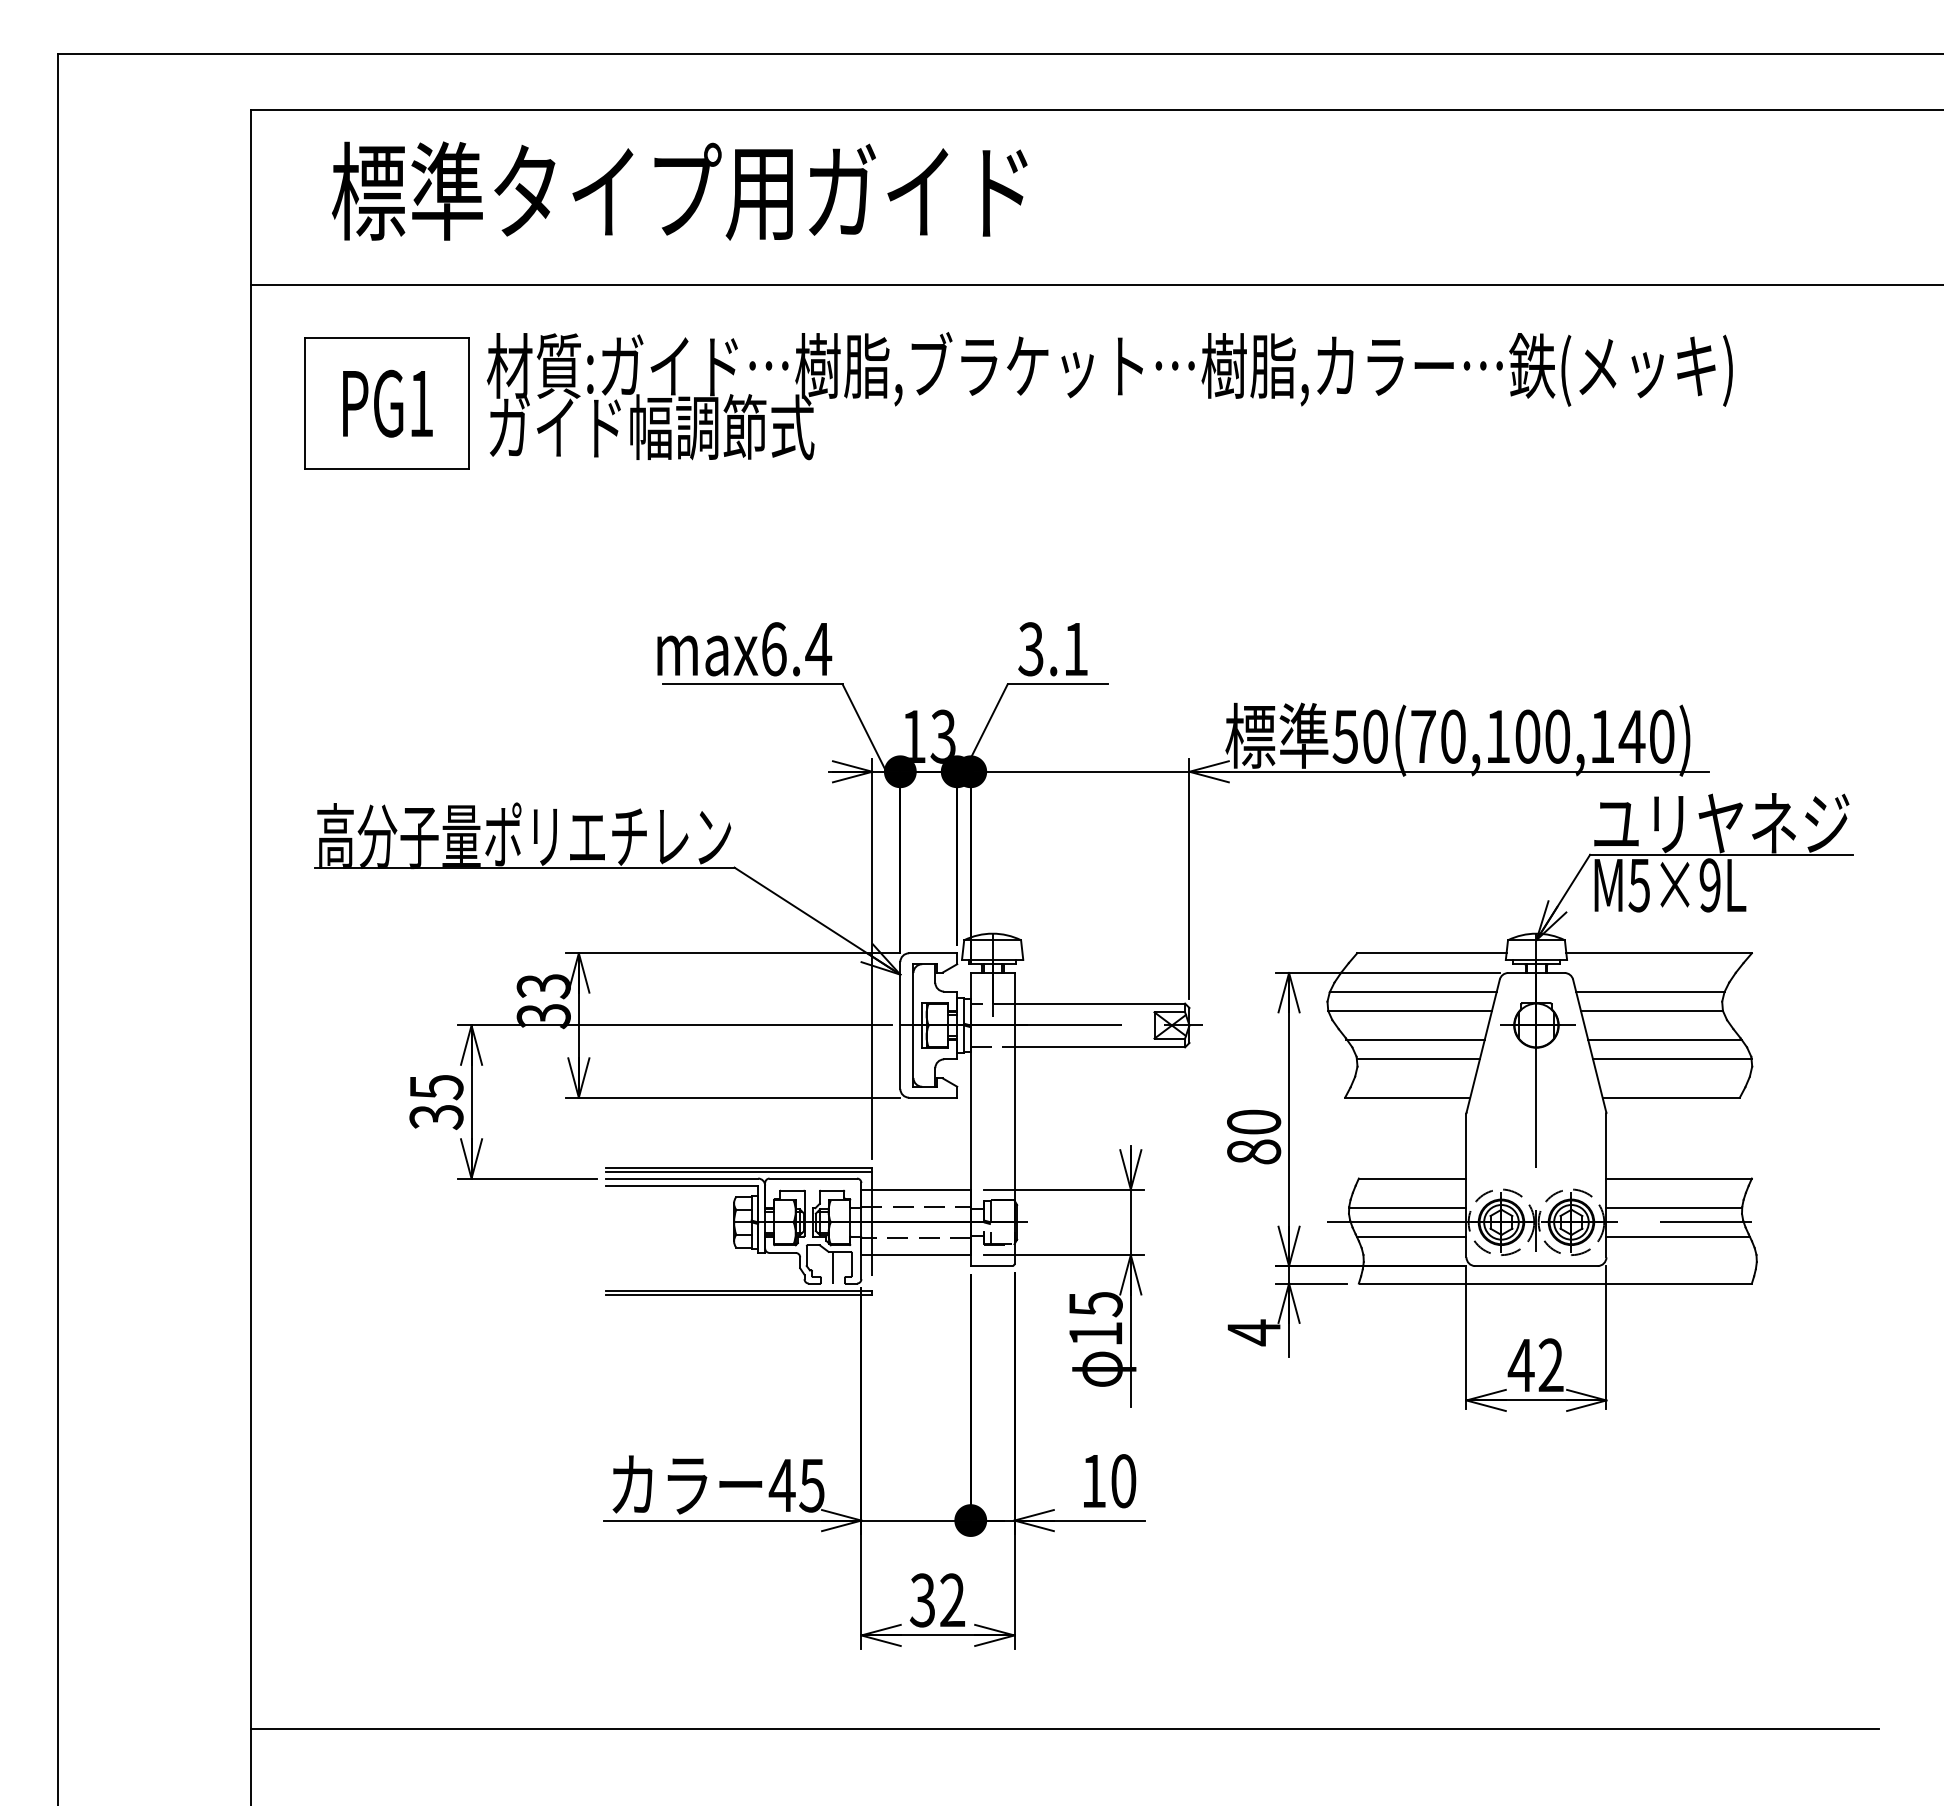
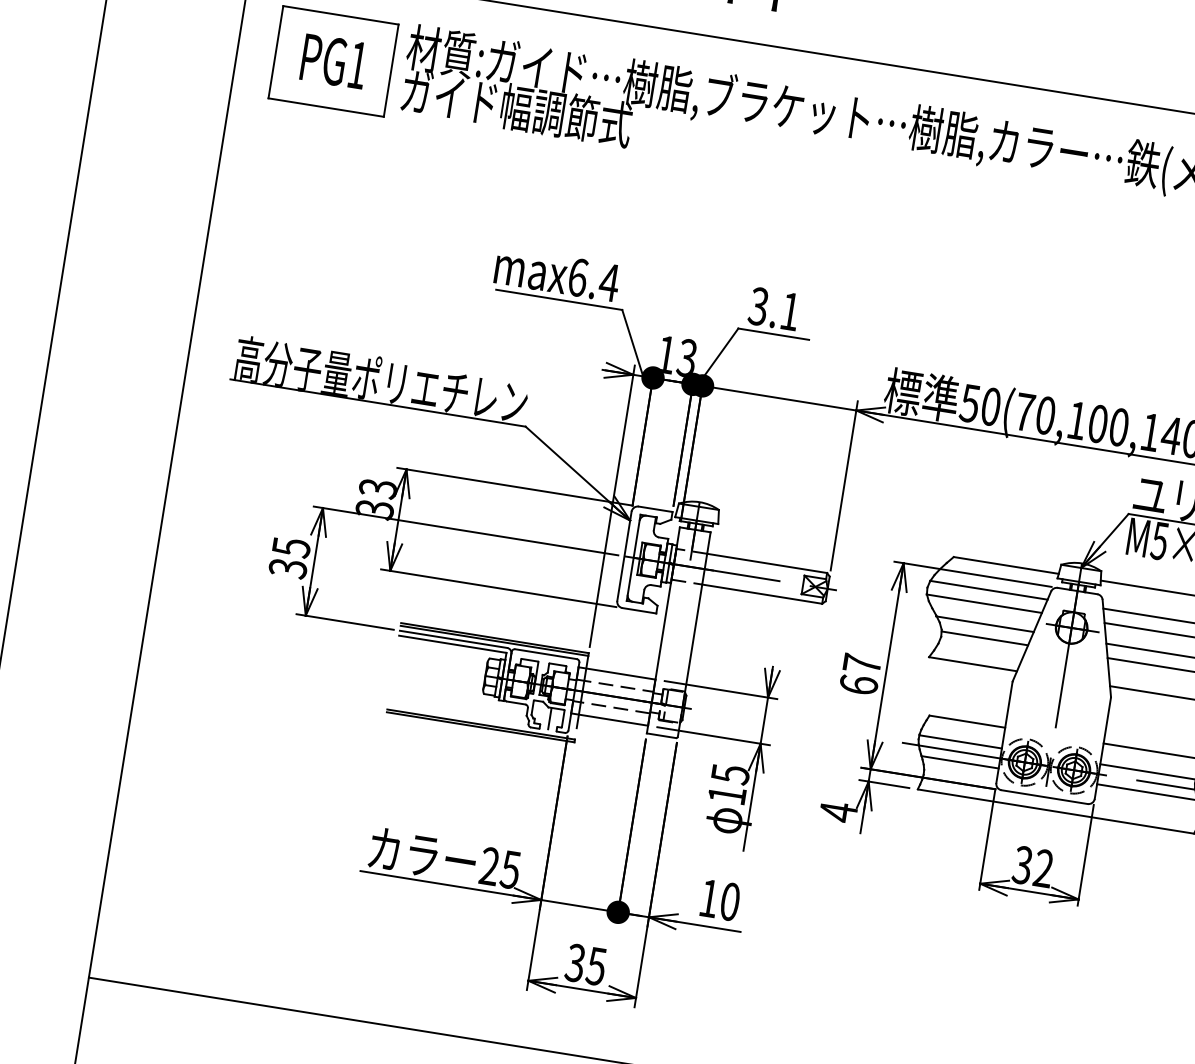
text: (1254, 1136) -> (860, 674), 80 -> 67
text: (1520, 1365) -> (1022, 865), 42 -> 32
text: (781, 1484) -> (489, 865), 45 -> 25
text: (951, 1600) -> (595, 966), 32 -> 35

